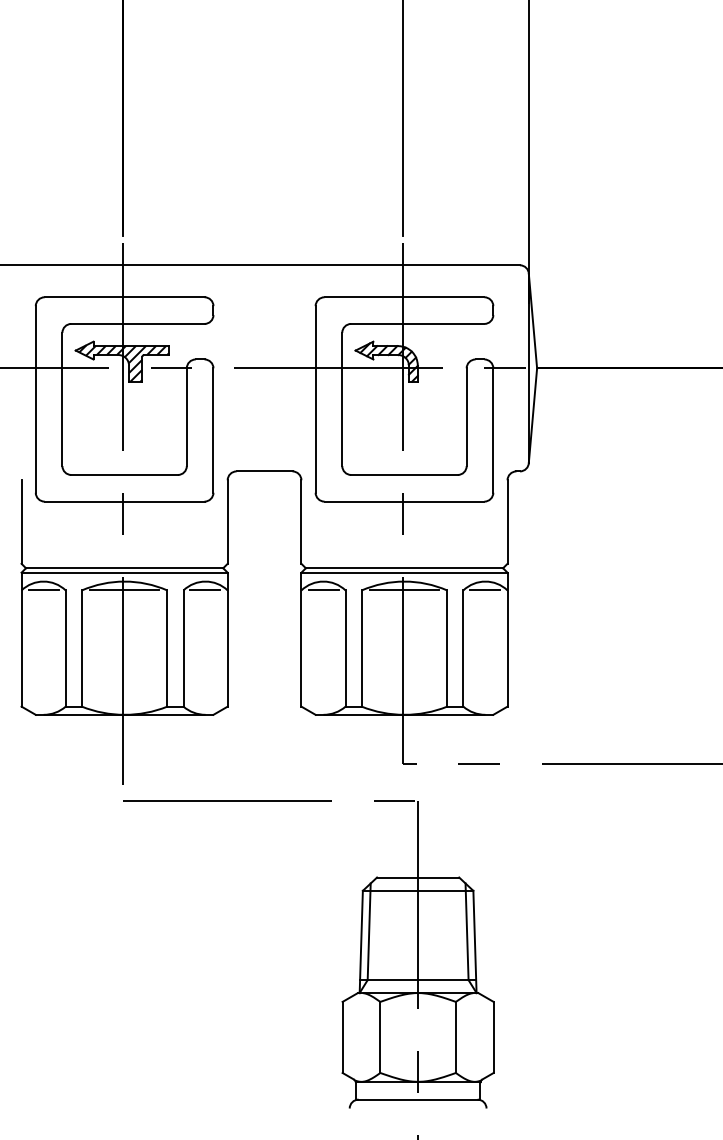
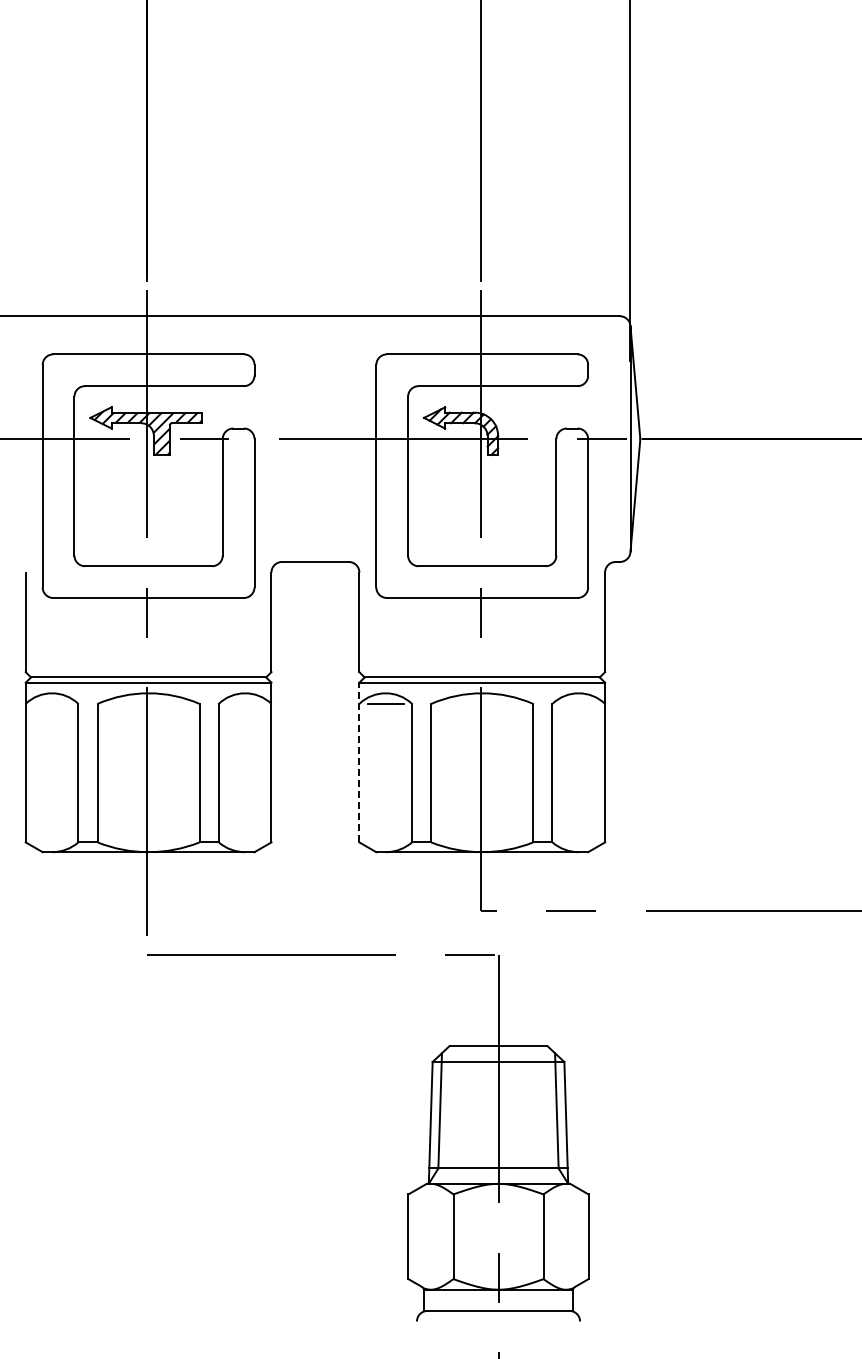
line: (44, 590) -> (52, 703), removed
line: (124, 590) -> (148, 703), removed
line: (205, 590) -> (244, 703), removed
line: (403, 590) -> (481, 703), removed
line: (485, 590) -> (578, 703), removed
line: (301, 639) -> (359, 762), solid -> dashed

